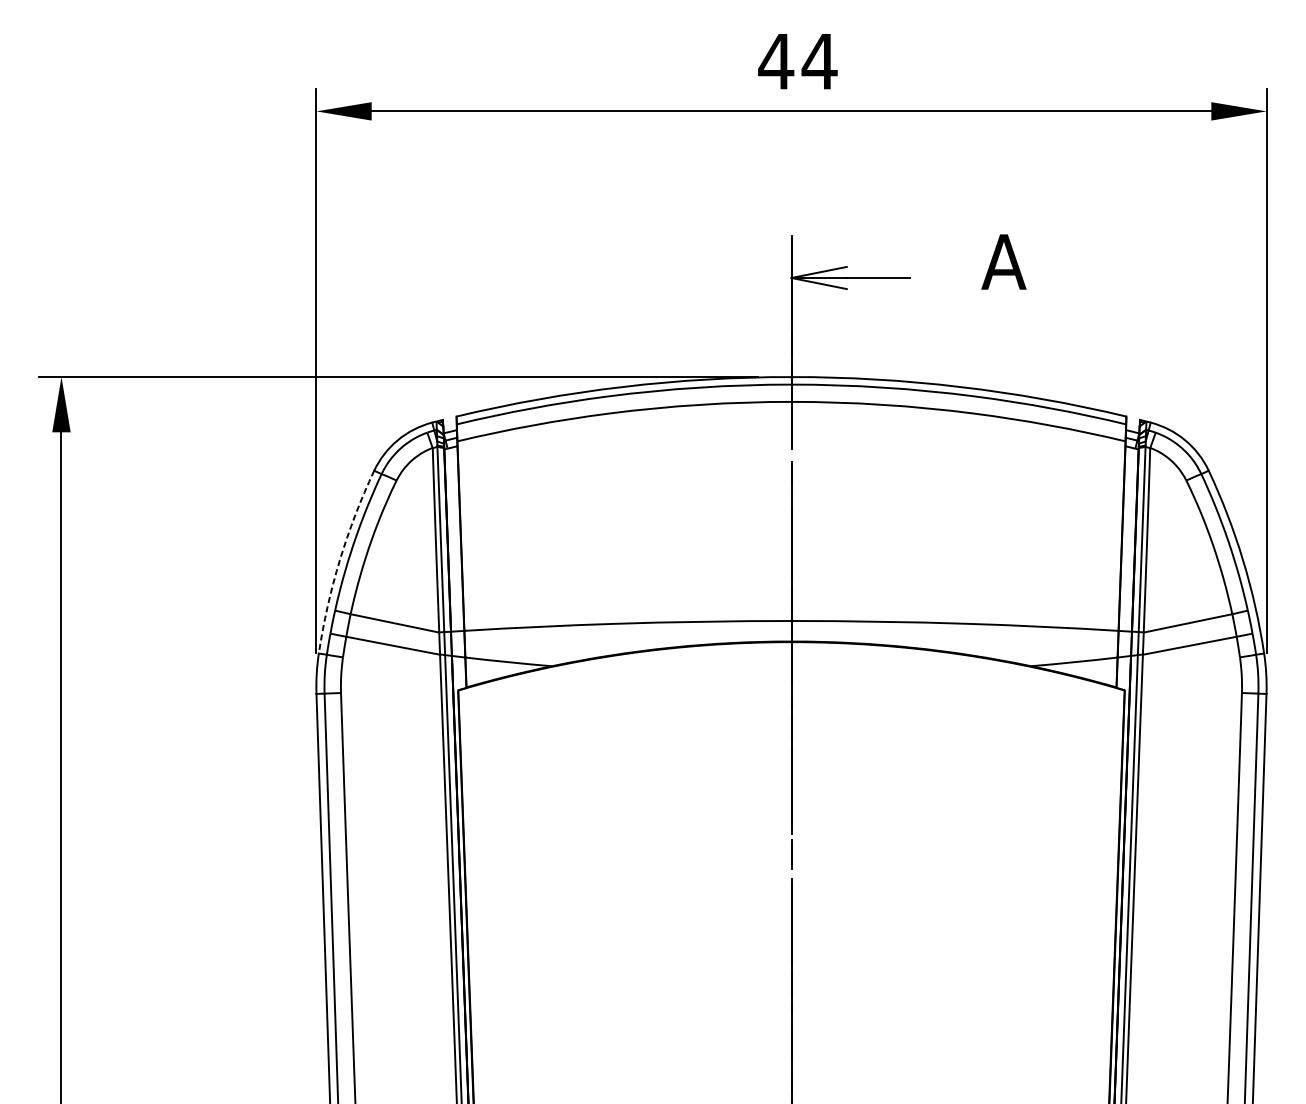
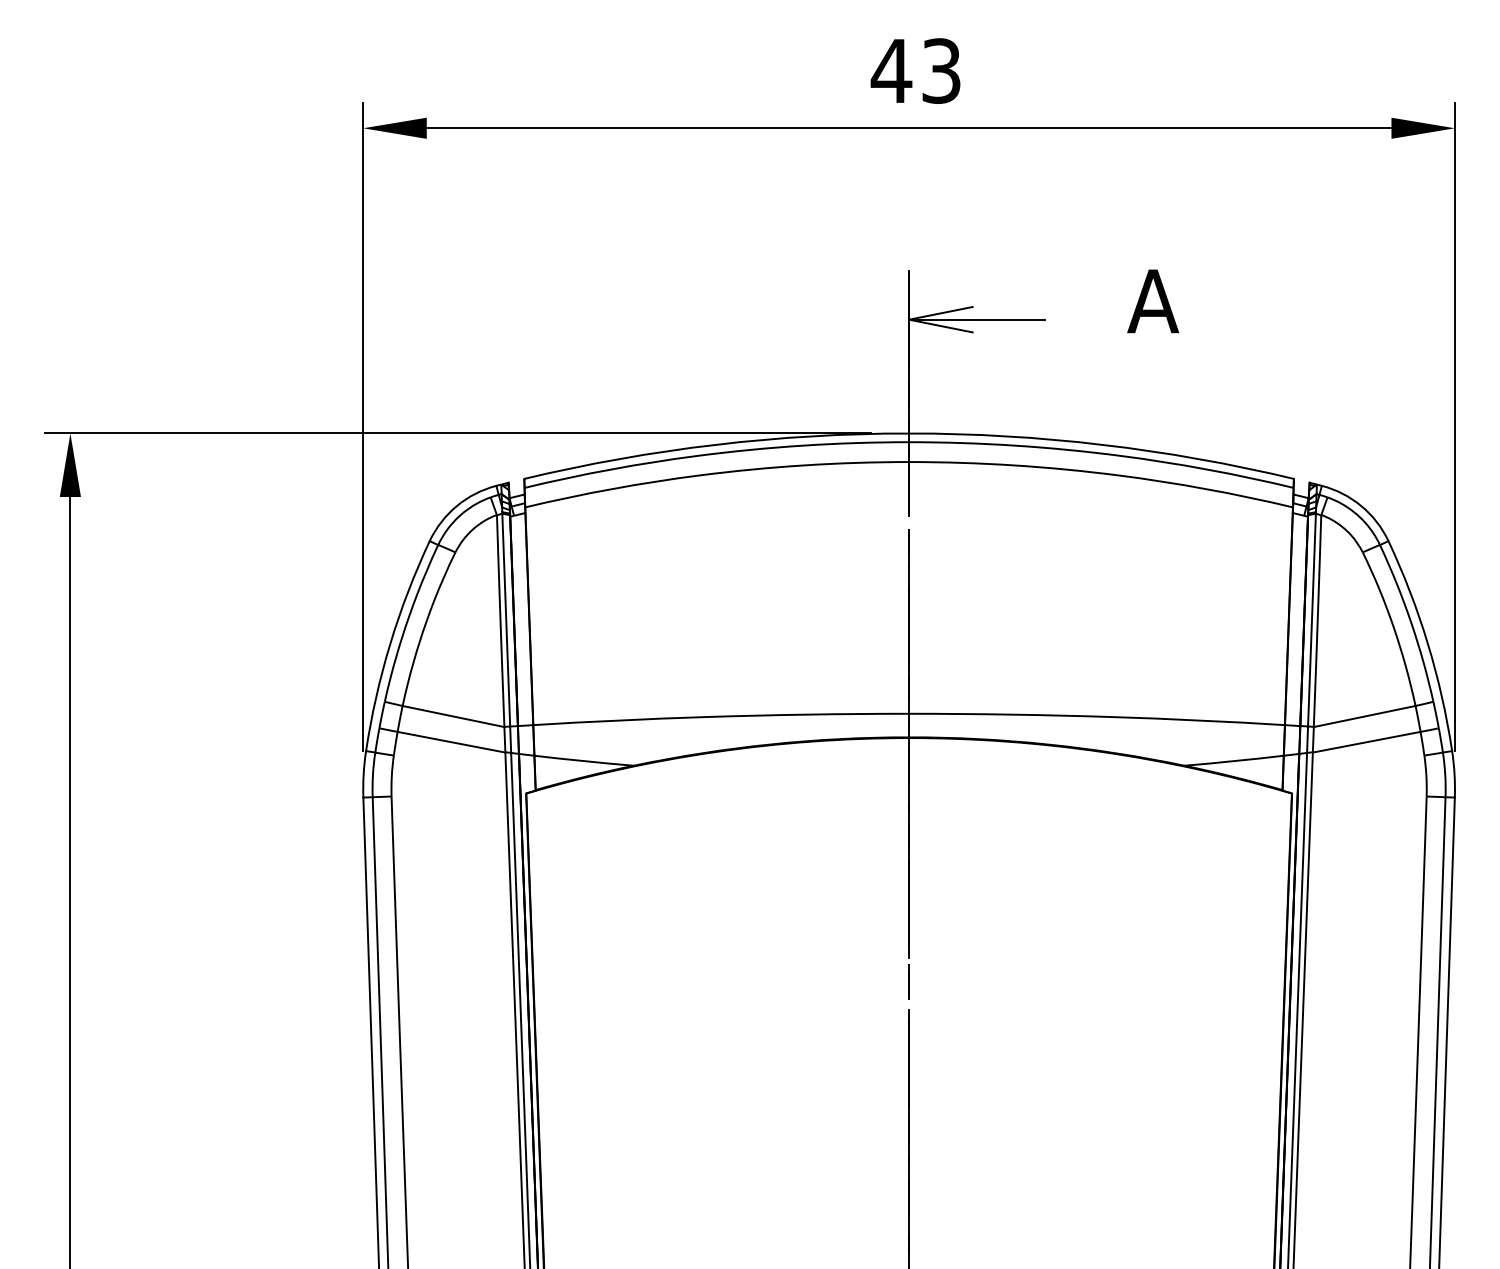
text: (819, 61) -> (941, 70), 44 -> 43
arc: (340, 559) -> (390, 643), dashed -> solid

